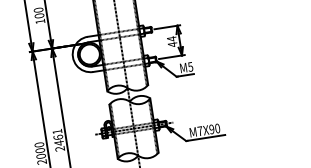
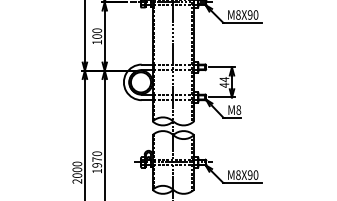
text: (190, 66) -> (238, 109), M5 -> M8
text: (200, 130) -> (238, 174), M7X90 -> M8X90
text: (59, 140) -> (97, 162), 2461 -> 1970

